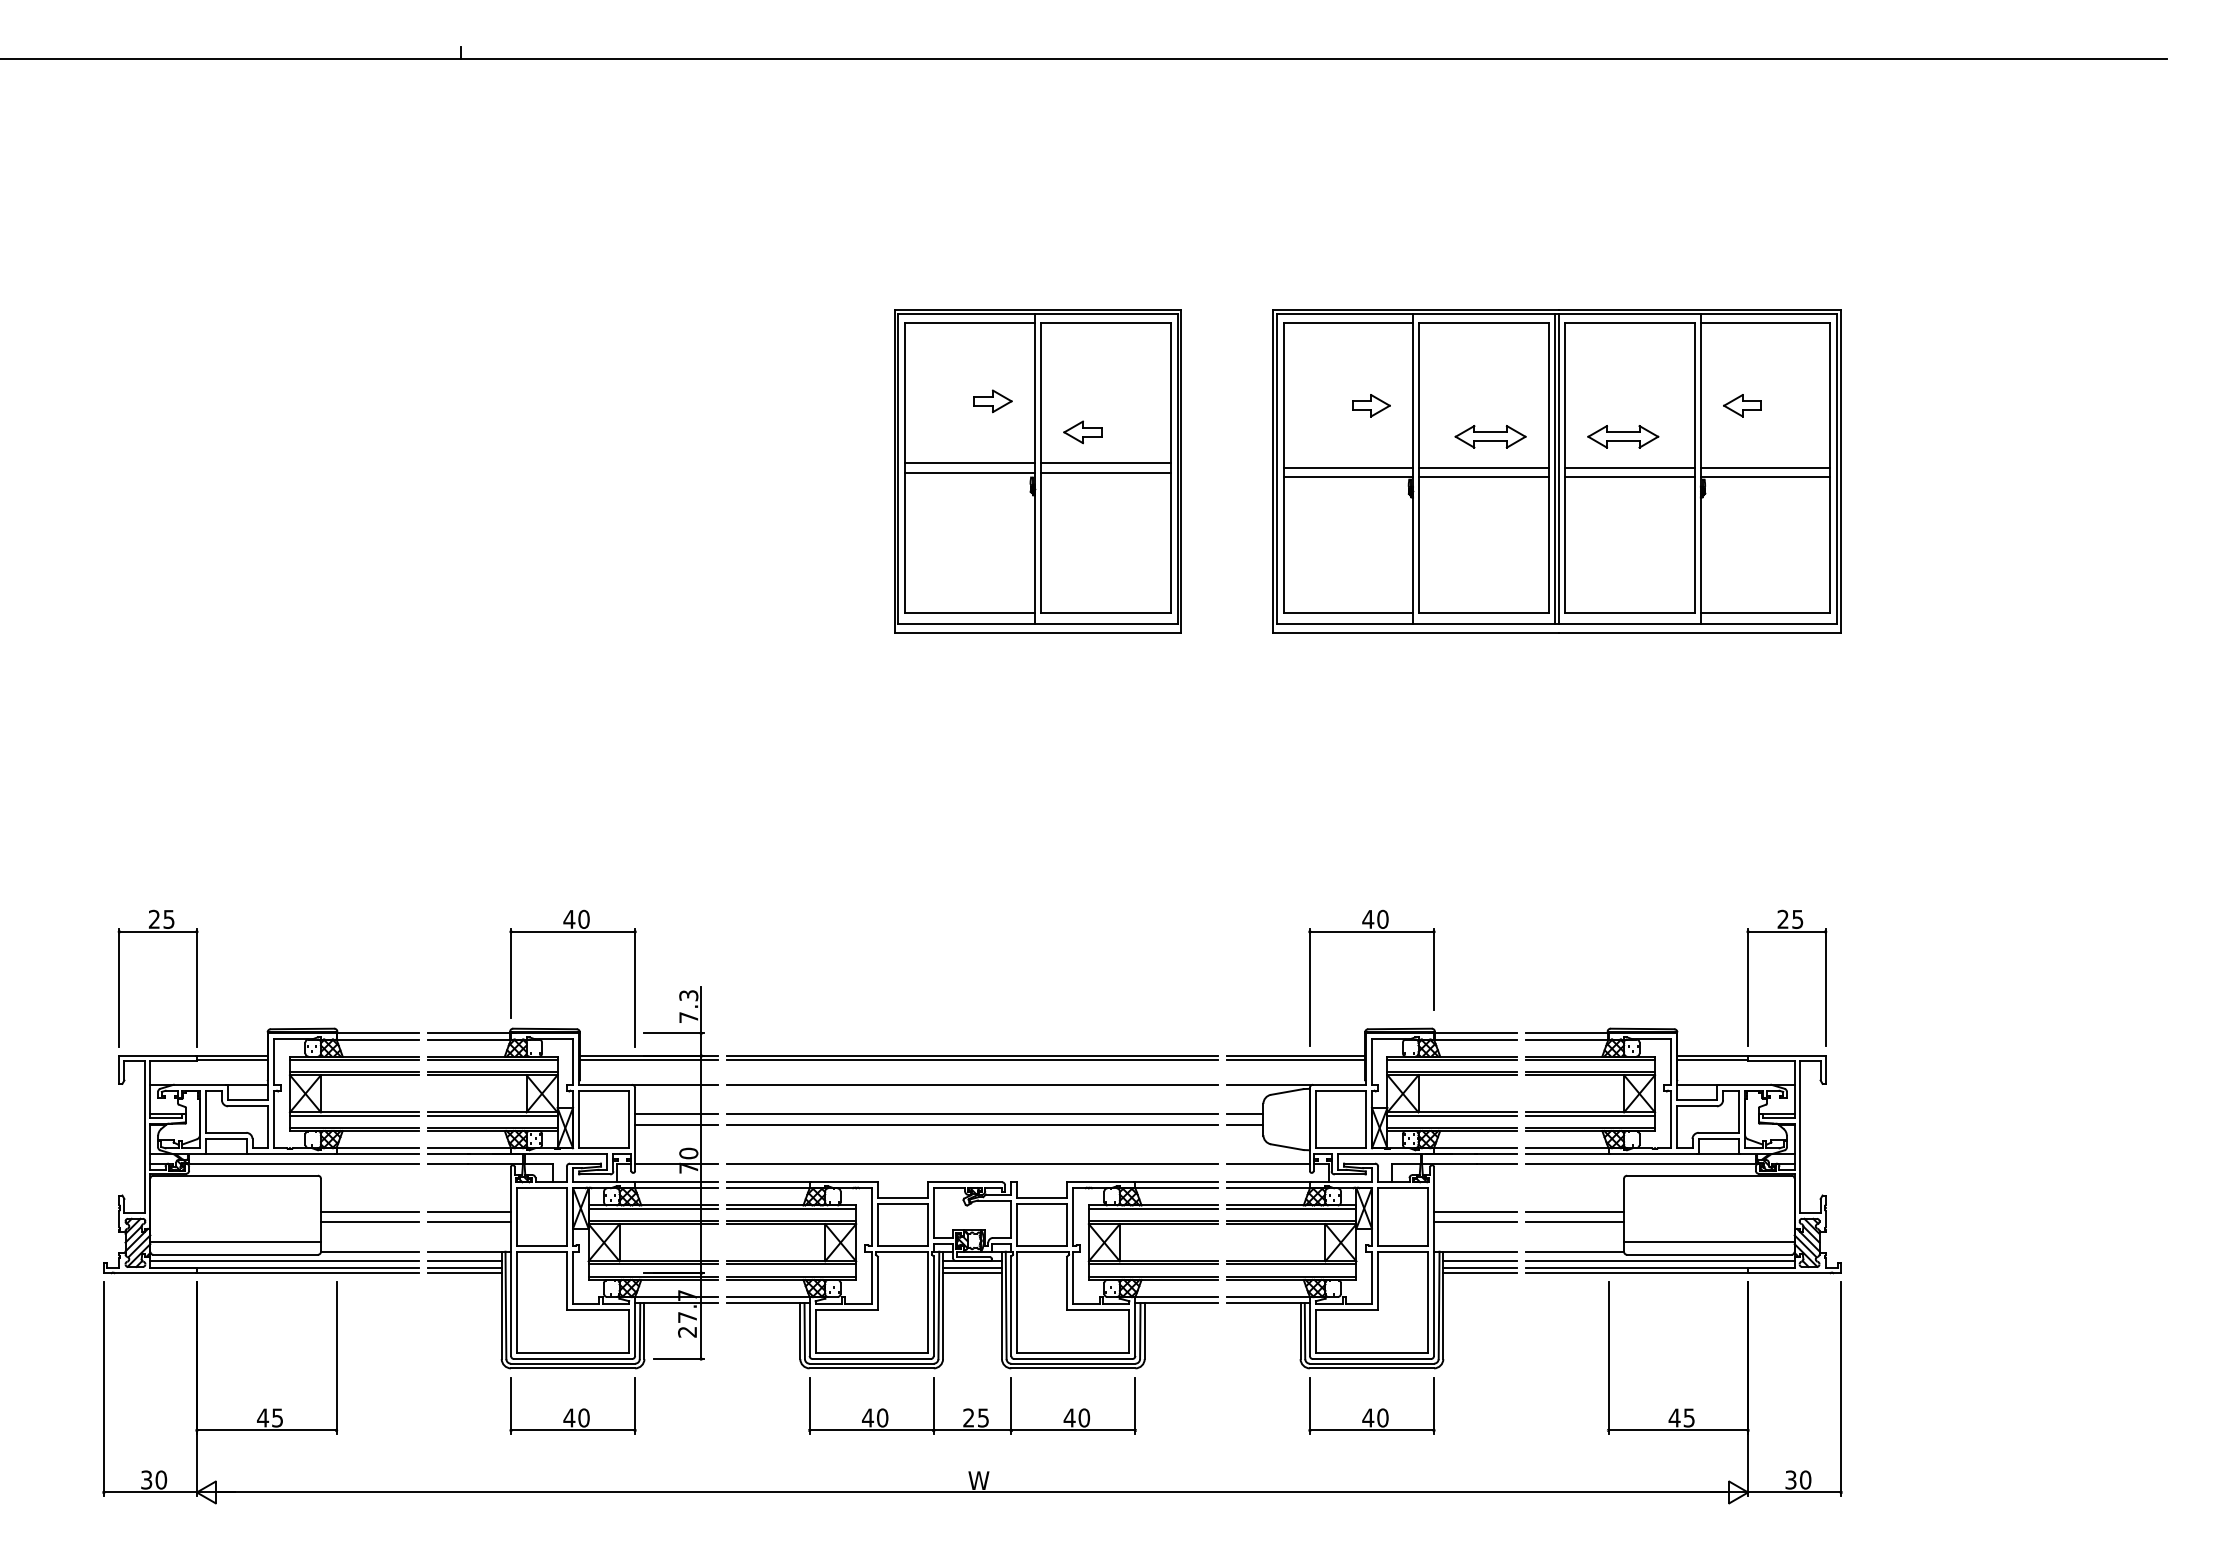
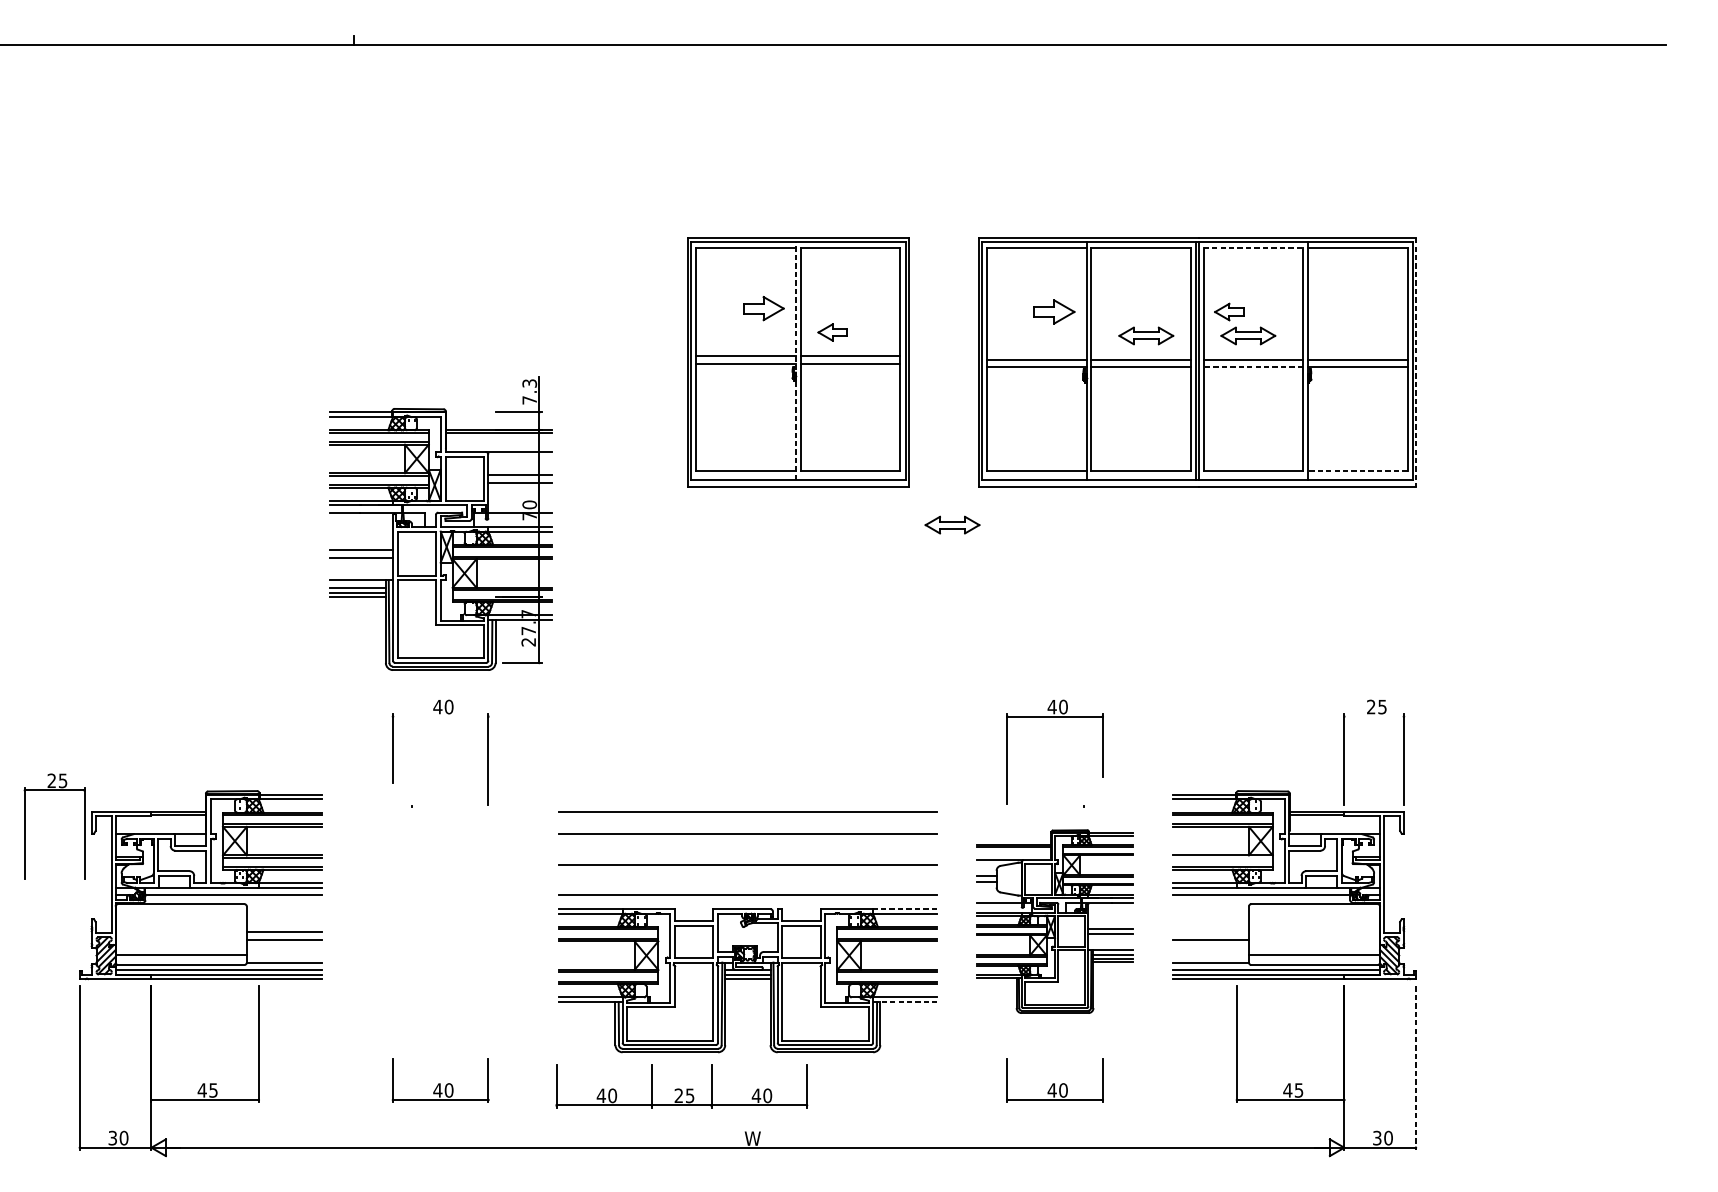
line: (1629, 323) -> (1253, 248), solid -> dashed
part: (992, 401) -> (763, 308), size x1.4
part: (1371, 405) -> (1054, 311), size x1.4
part: (1742, 405) -> (1229, 311), moved
line: (1034, 468) -> (795, 360), solid -> dashed
line: (1841, 471) -> (1416, 362), solid -> dashed
line: (1629, 477) -> (1253, 367), solid -> dashed
line: (1765, 613) -> (1357, 471), solid -> dashed
part: (1238, 682) -> (952, 524), added
line: (573, 931) -> (441, 716), removed
line: (1786, 931) -> (1373, 716), removed
part: (119, 978) -> (25, 826), moved
line: (972, 1060) -> (747, 815), removed
line: (972, 1114) -> (747, 857), removed
line: (1590, 1115) -> (1223, 857), removed
part: (572, 1177) -> (440, 523), moved
line: (1176, 1182) -> (904, 909), solid -> dashed
part: (1371, 1198) -> (1054, 921), size x0.7
line: (1574, 1211) -> (1210, 931), removed
line: (1177, 1303) -> (905, 1002), solid -> dashed
line: (1841, 1389) -> (1416, 1068), solid -> dashed
part: (972, 1405) -> (681, 1086), moved

